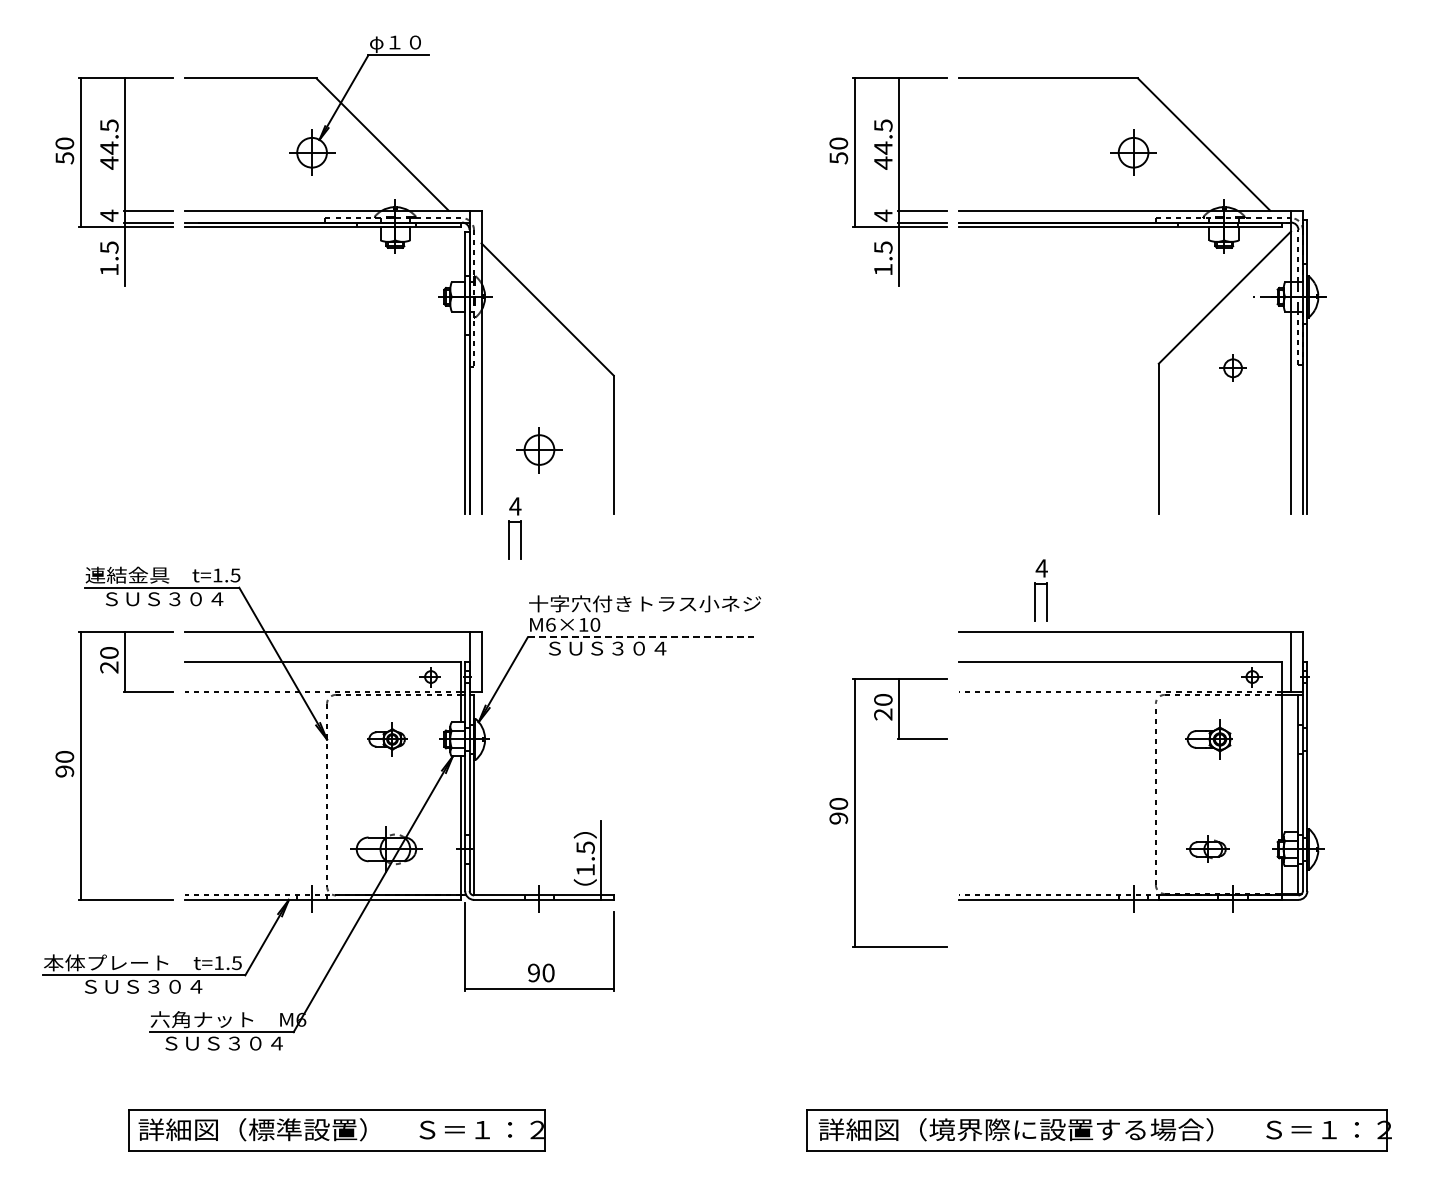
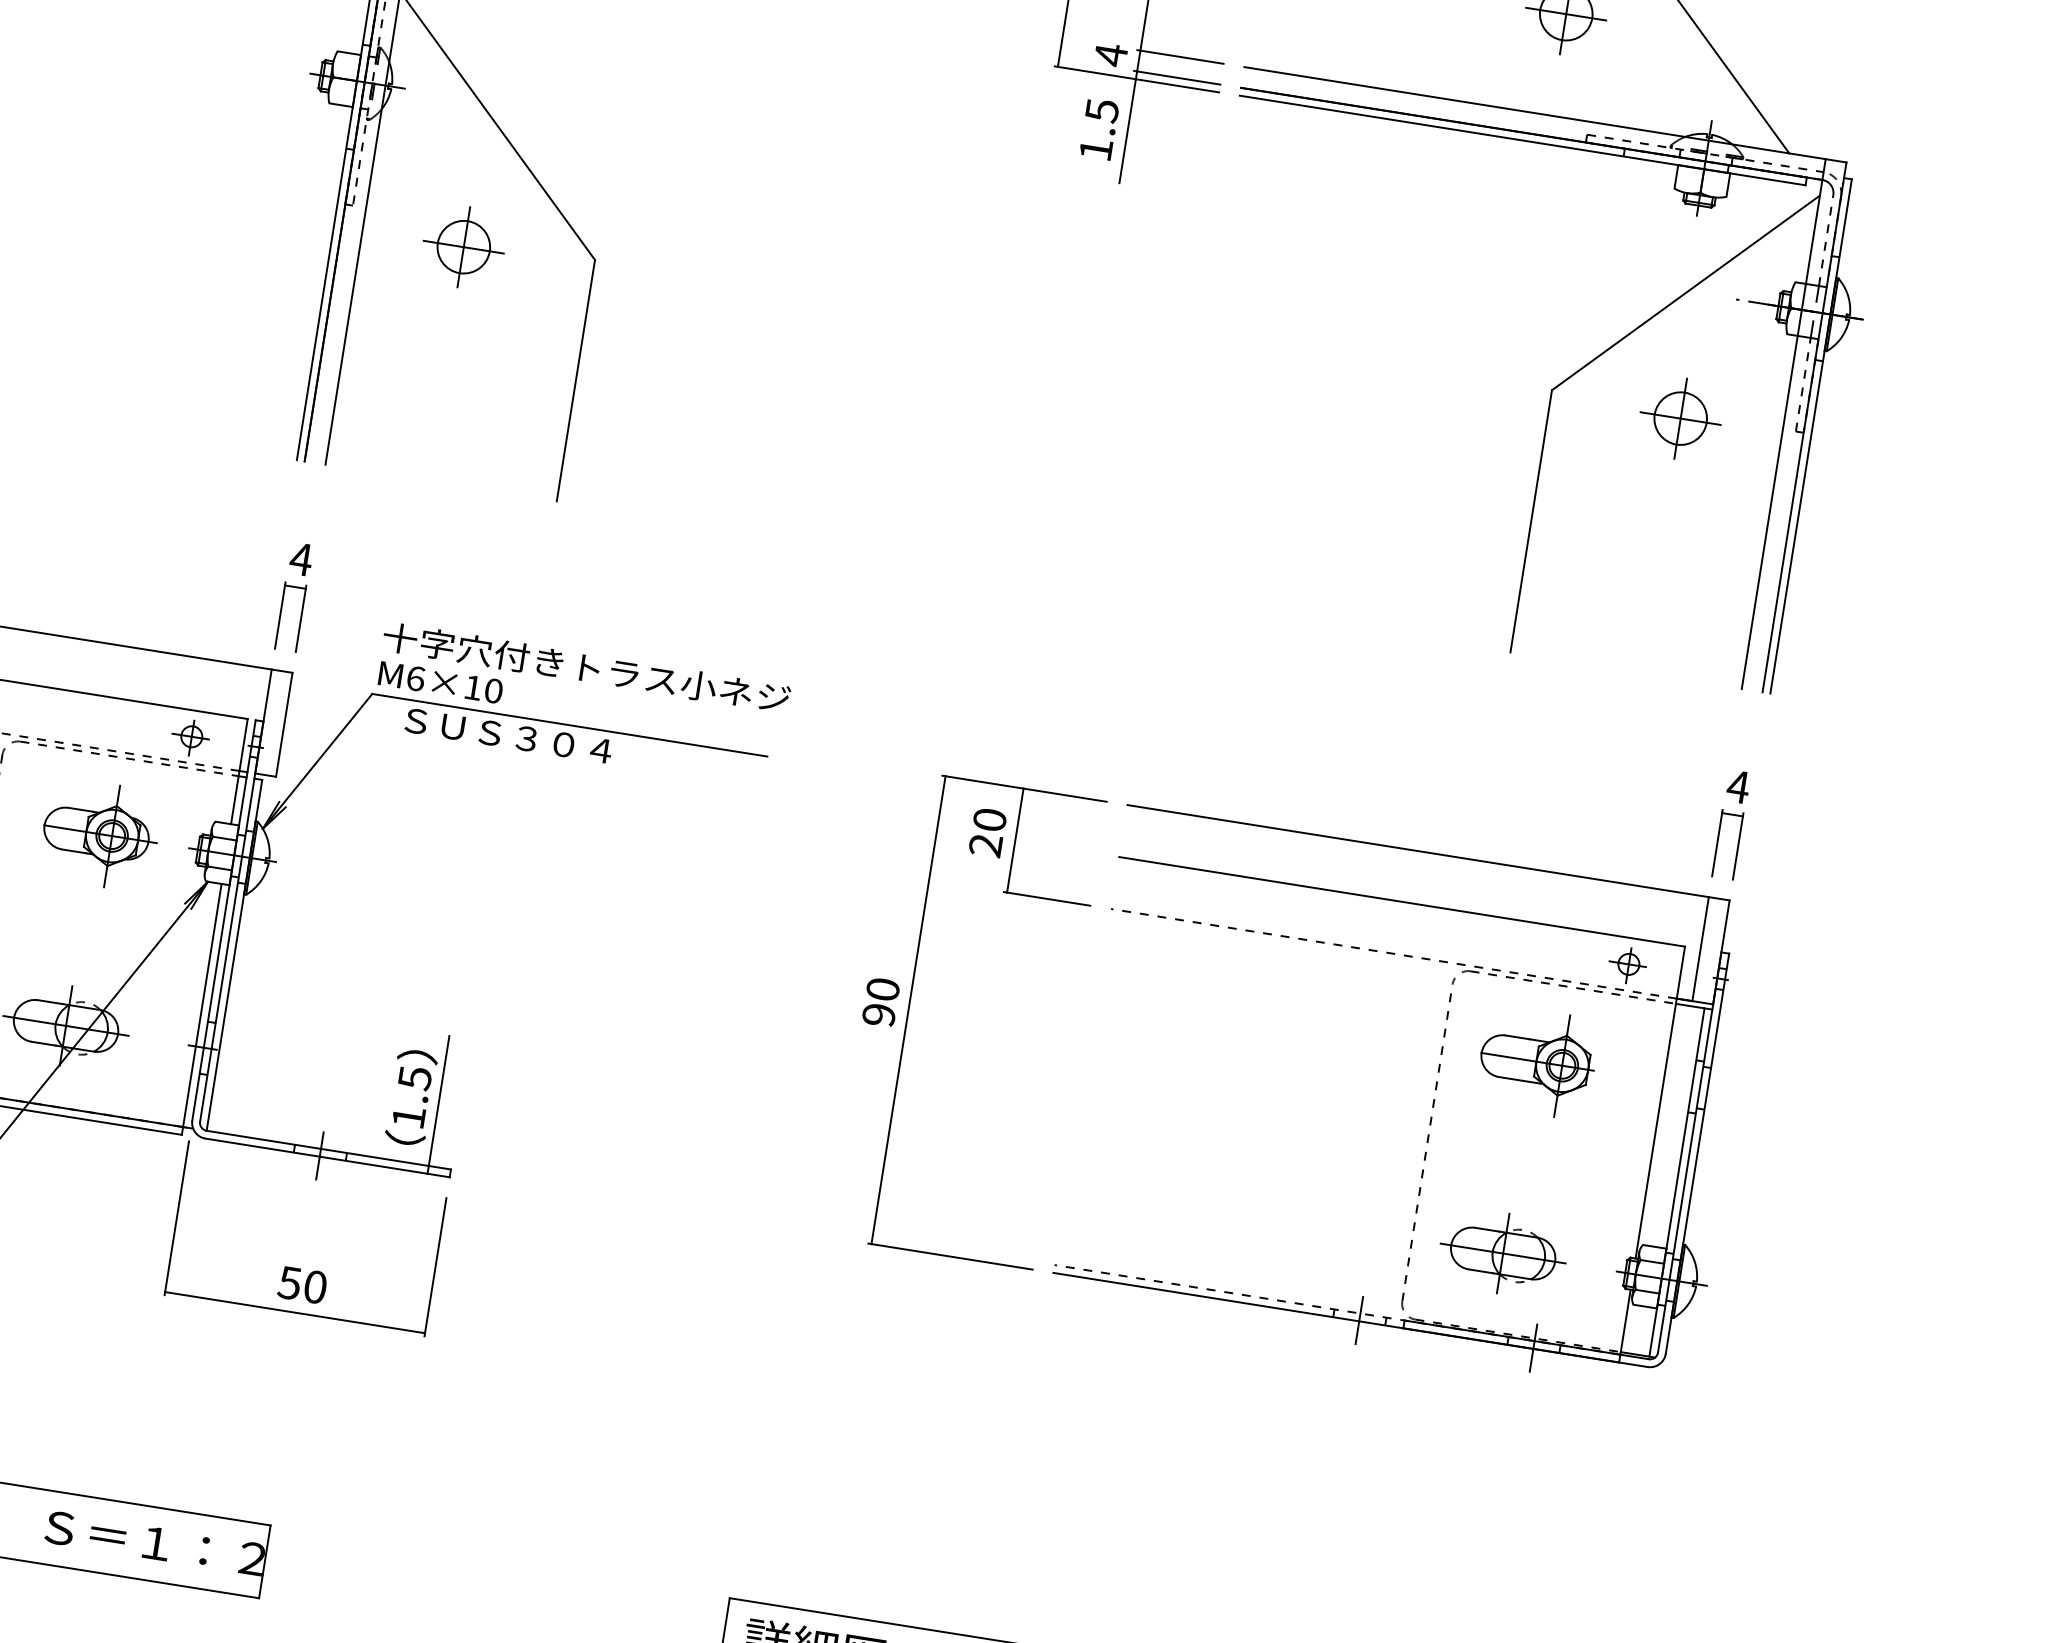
part: (1232, 368) -> (1679, 419), size x1.67
part: (539, 450) -> (463, 247), moved
part: (514, 528) -> (293, 597), moved
part: (1040, 590) -> (1730, 825), moved
line: (640, 637) -> (569, 725), dashed -> solid
part: (387, 739) -> (98, 833), size x1.67
part: (1209, 739) -> (1536, 1061), size x1.43
part: (855, 812) -> (909, 1009), moved
part: (1207, 849) -> (1502, 1253), size x1.67
text: (533, 972) -> (289, 1282), 90 -> 50

